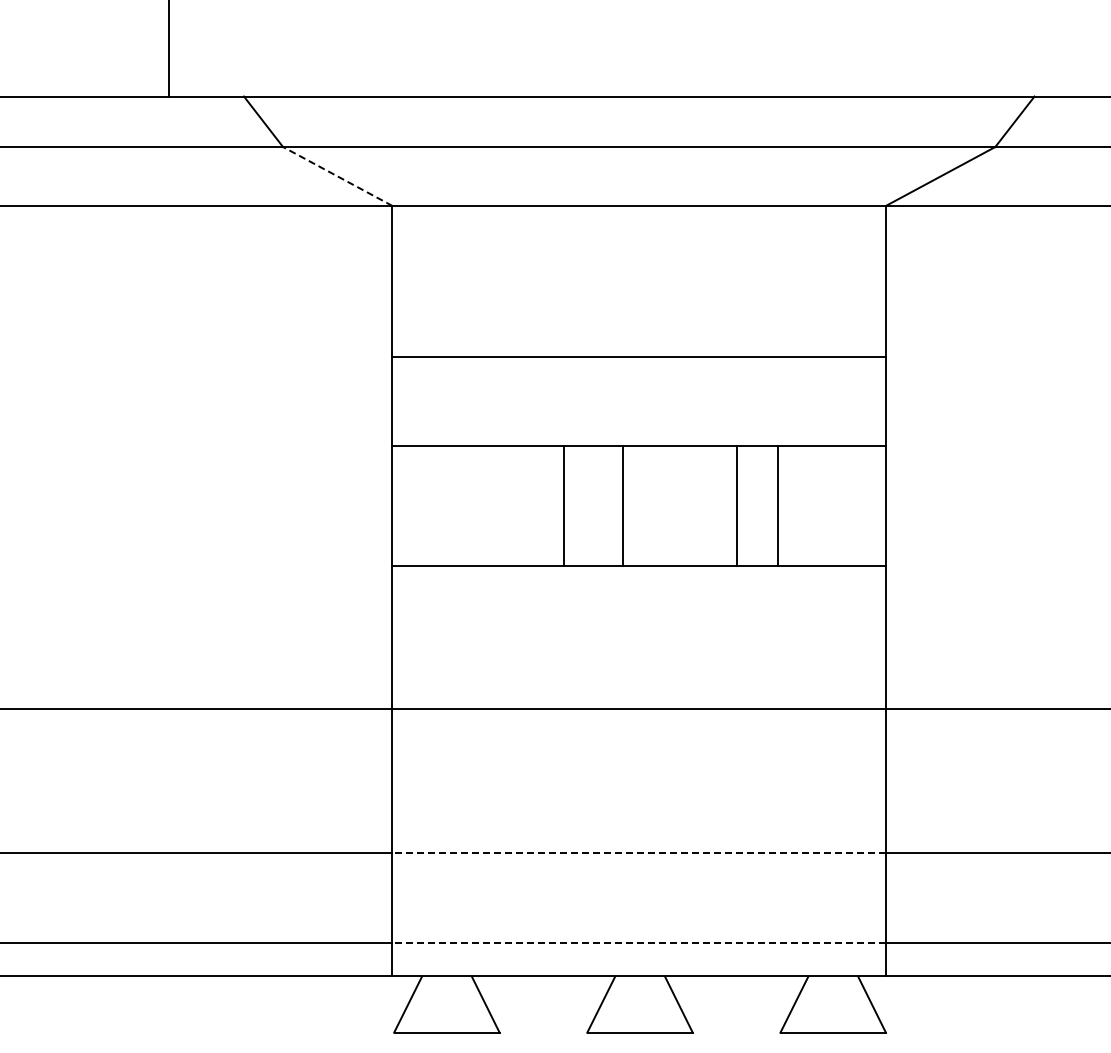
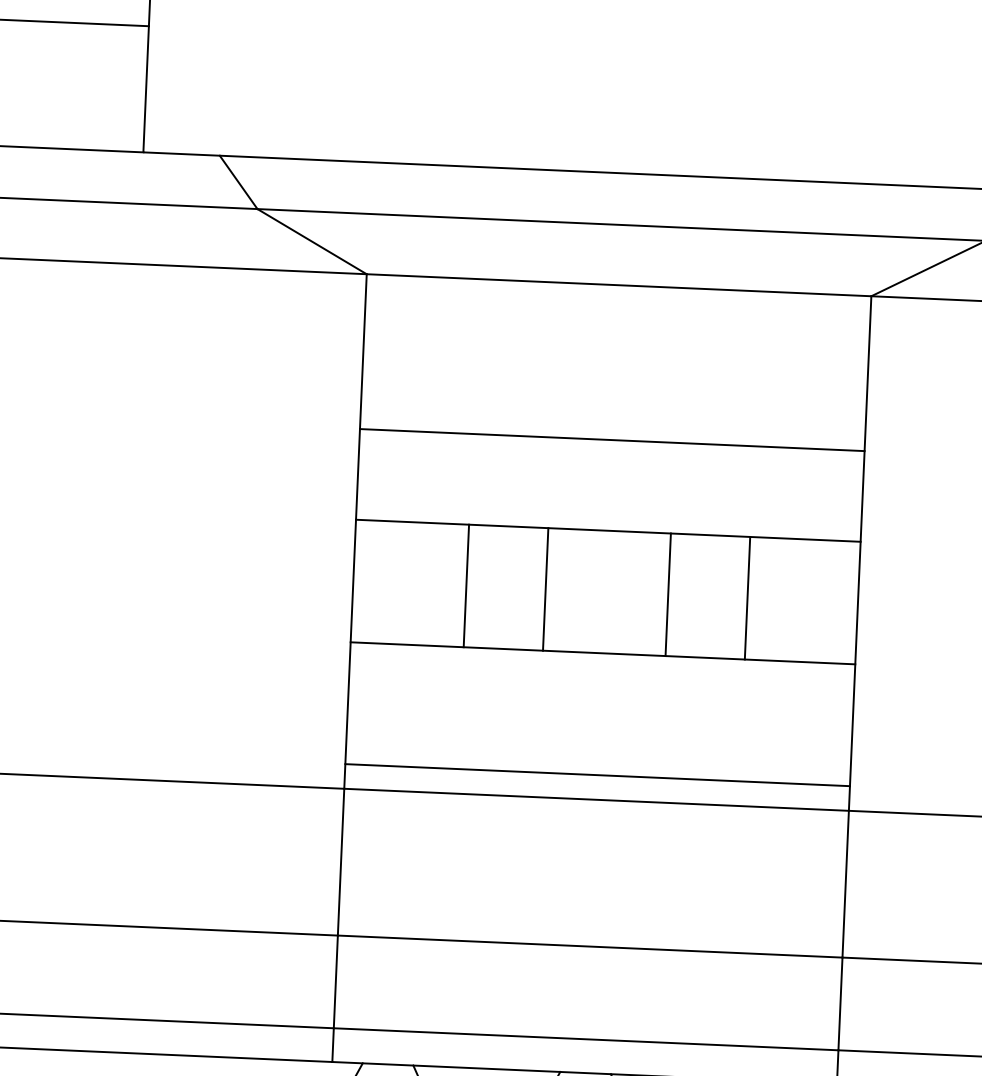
line: (337, 176) -> (311, 241), dashed -> solid
line: (564, 505) -> (466, 585), moved
line: (622, 505) -> (545, 588), moved
line: (737, 505) -> (668, 594), moved
line: (638, 685) -> (596, 775), added
line: (639, 852) -> (590, 946), dashed -> solid
line: (639, 943) -> (586, 1039), dashed -> solid

